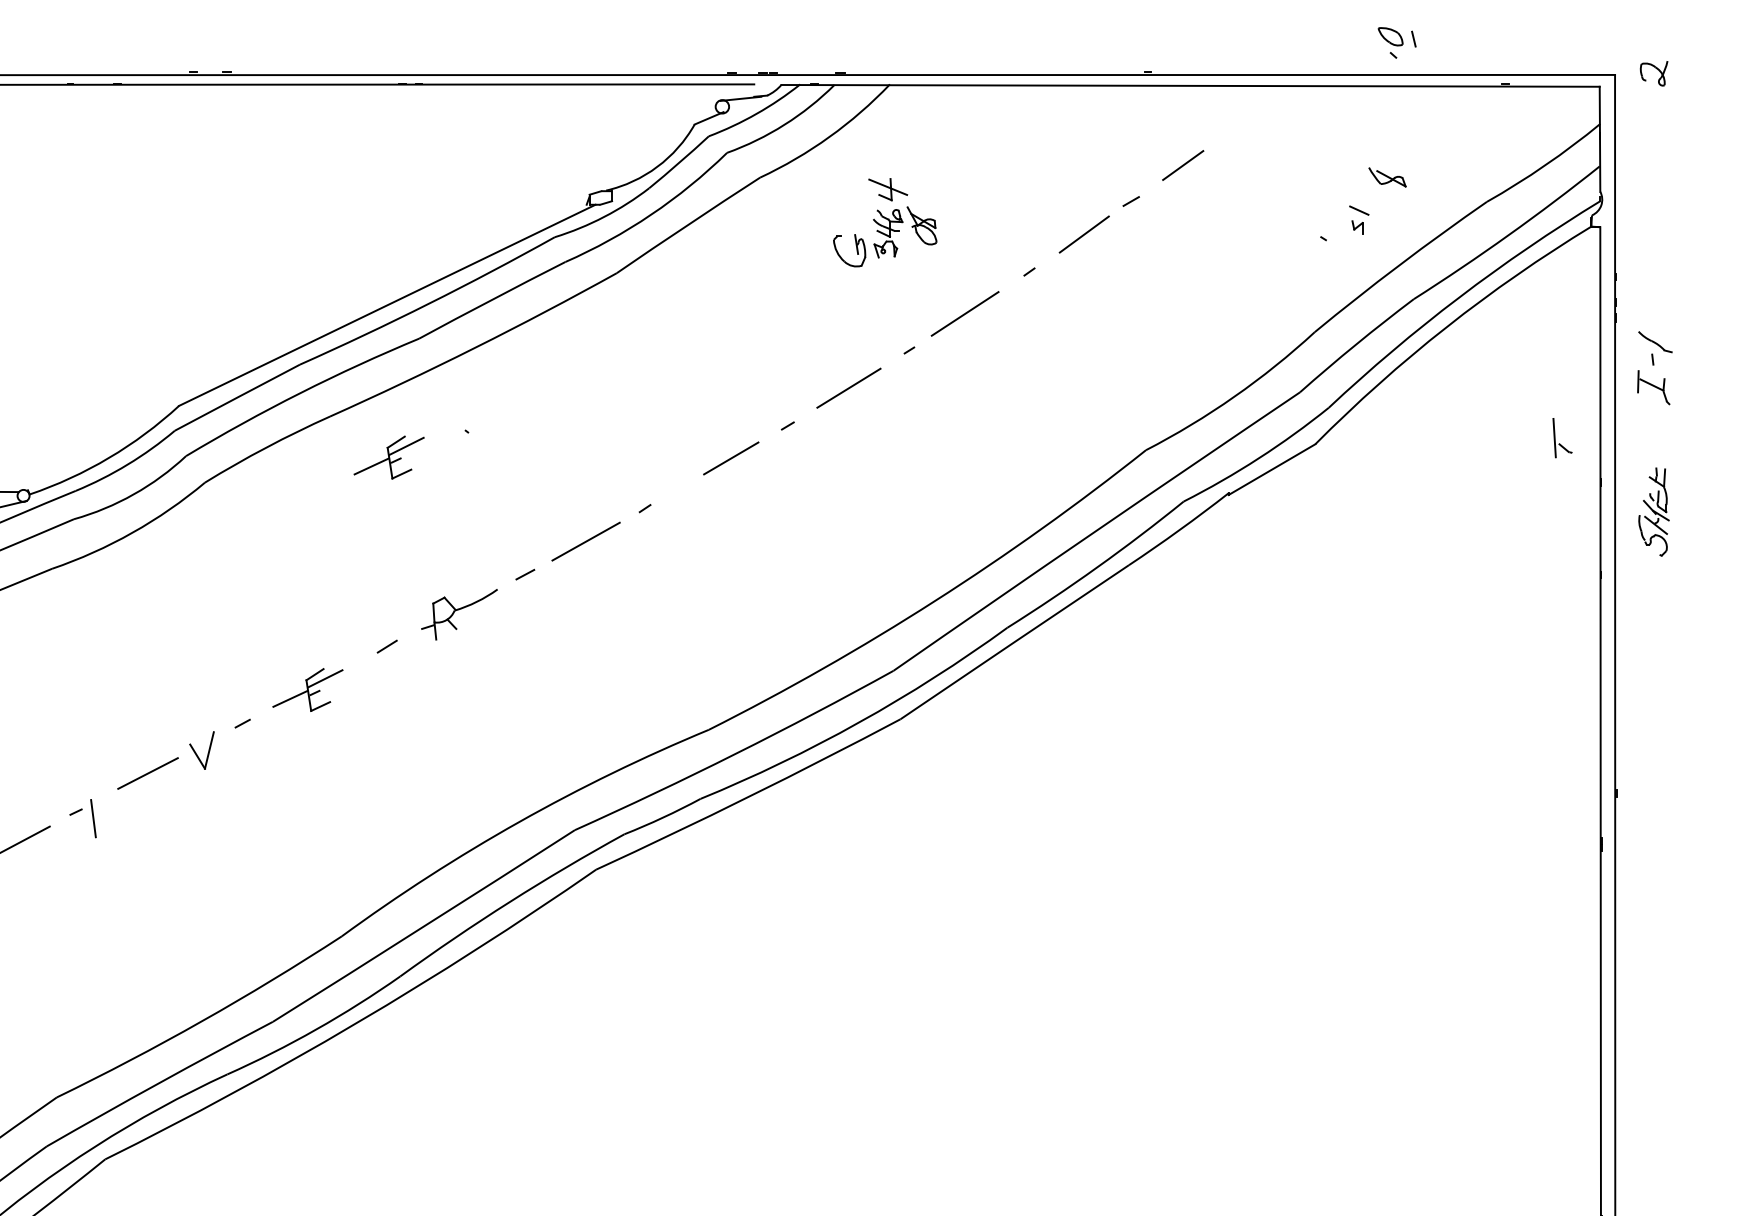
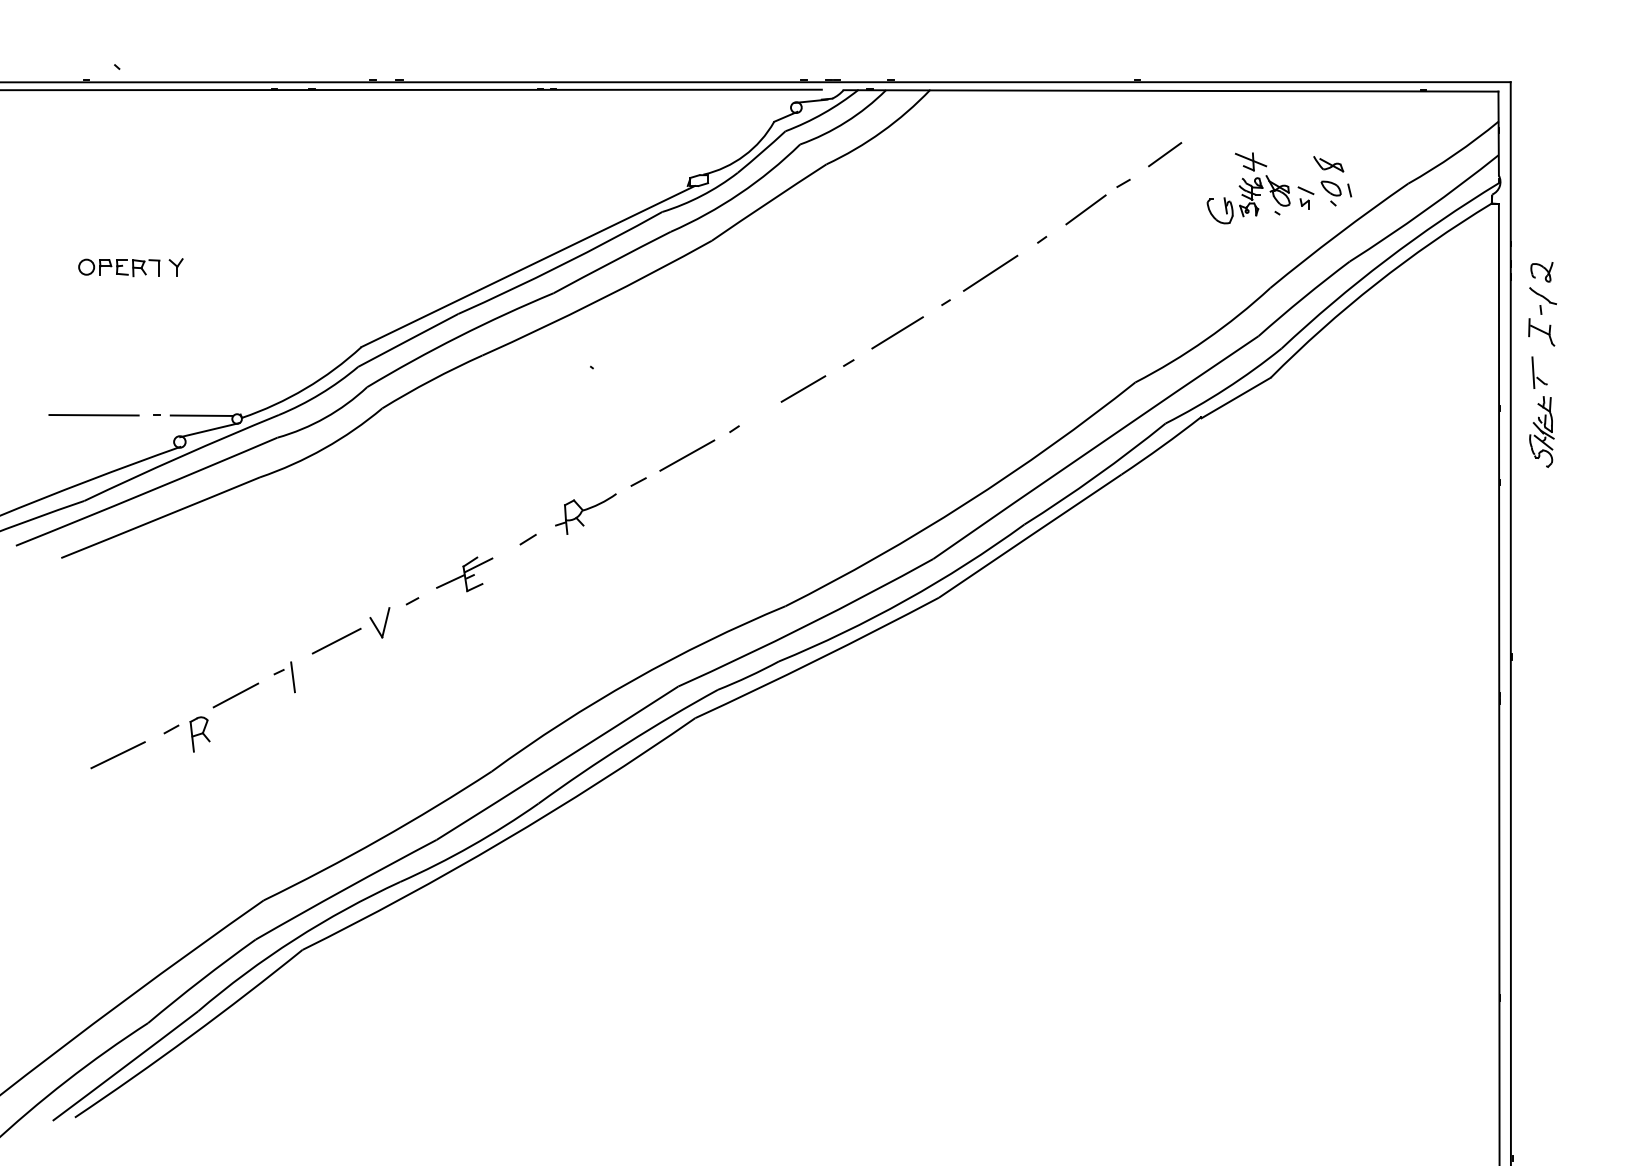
part: (1397, 42) -> (1336, 193), moved
part: (1653, 74) -> (1541, 272), moved
part: (885, 222) -> (1248, 188), moved
part: (1562, 437) -> (1539, 372), moved
part: (388, 457) -> (529, 388), removed

